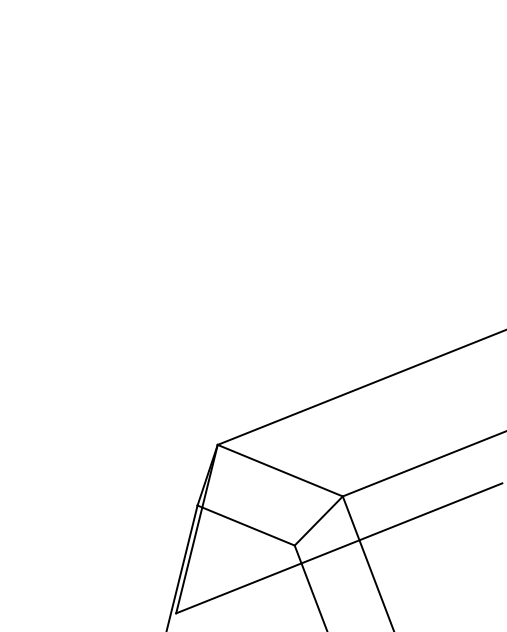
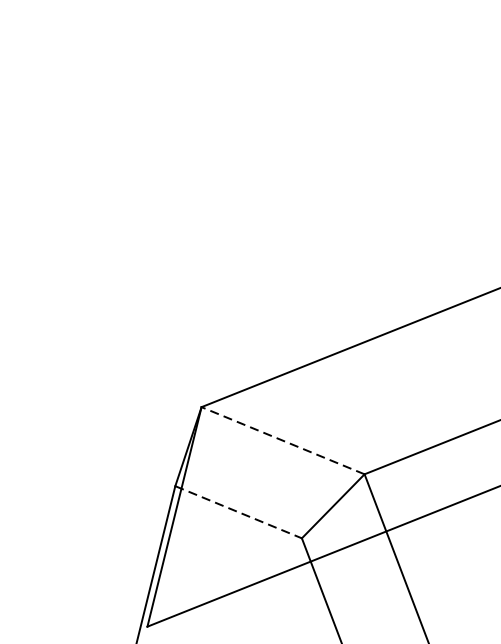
line: (280, 470) -> (283, 440), solid -> dashed
line: (246, 525) -> (239, 512), solid -> dashed

